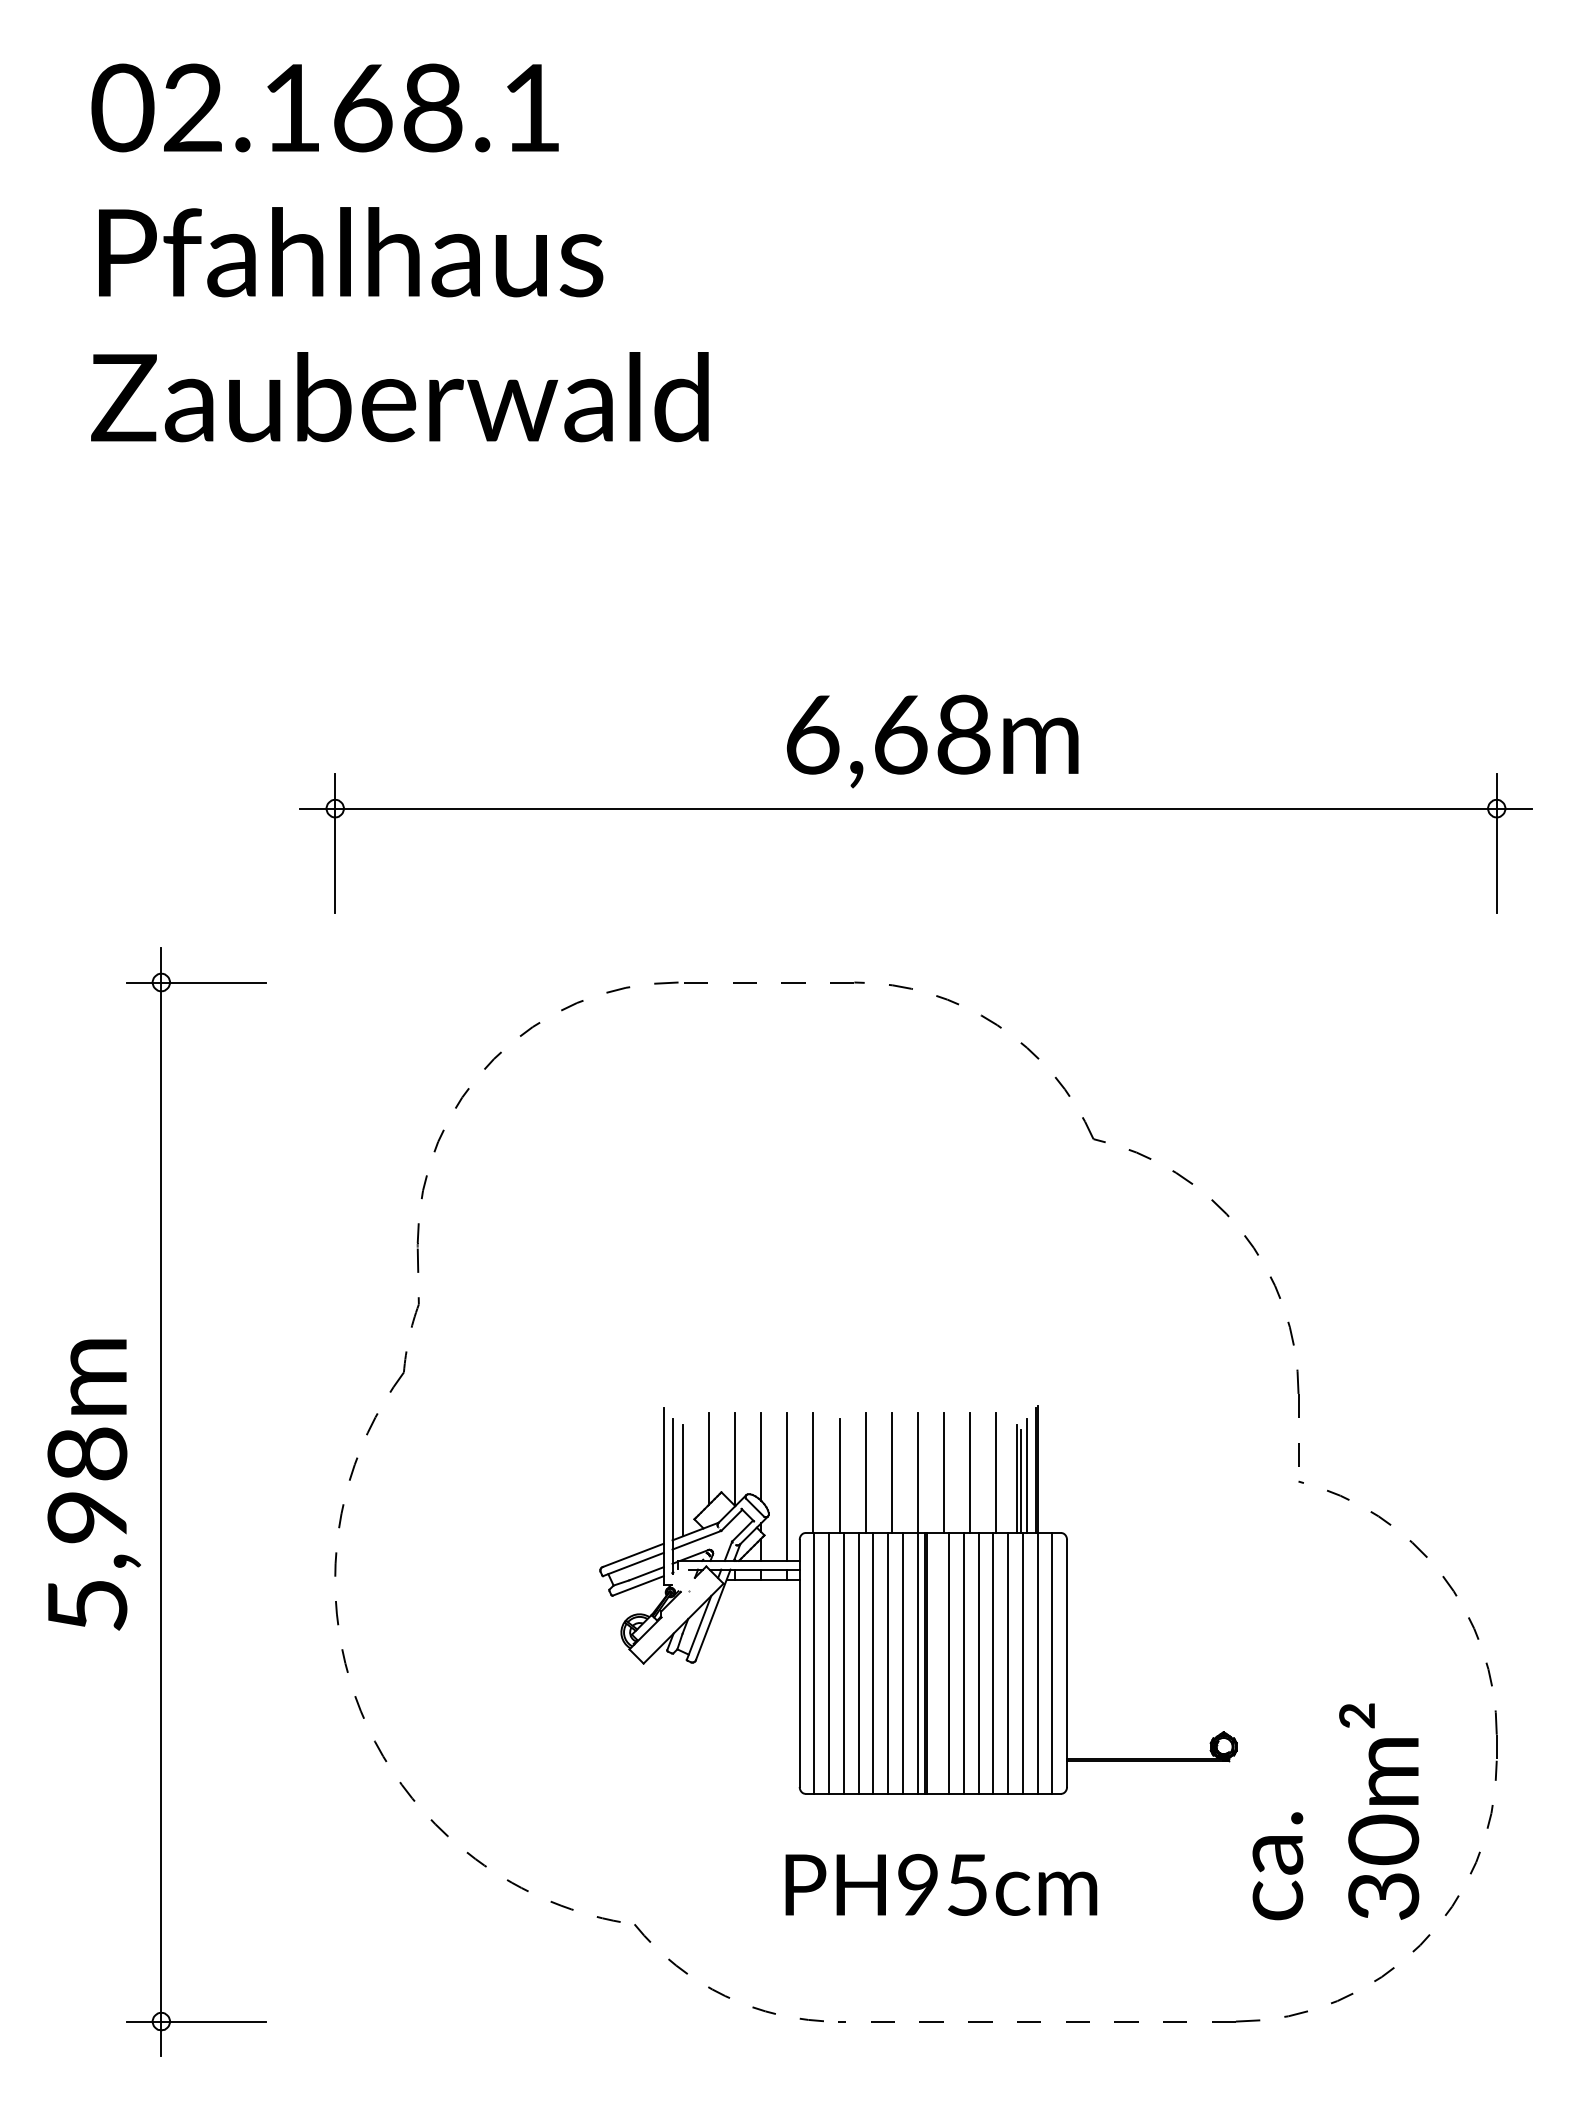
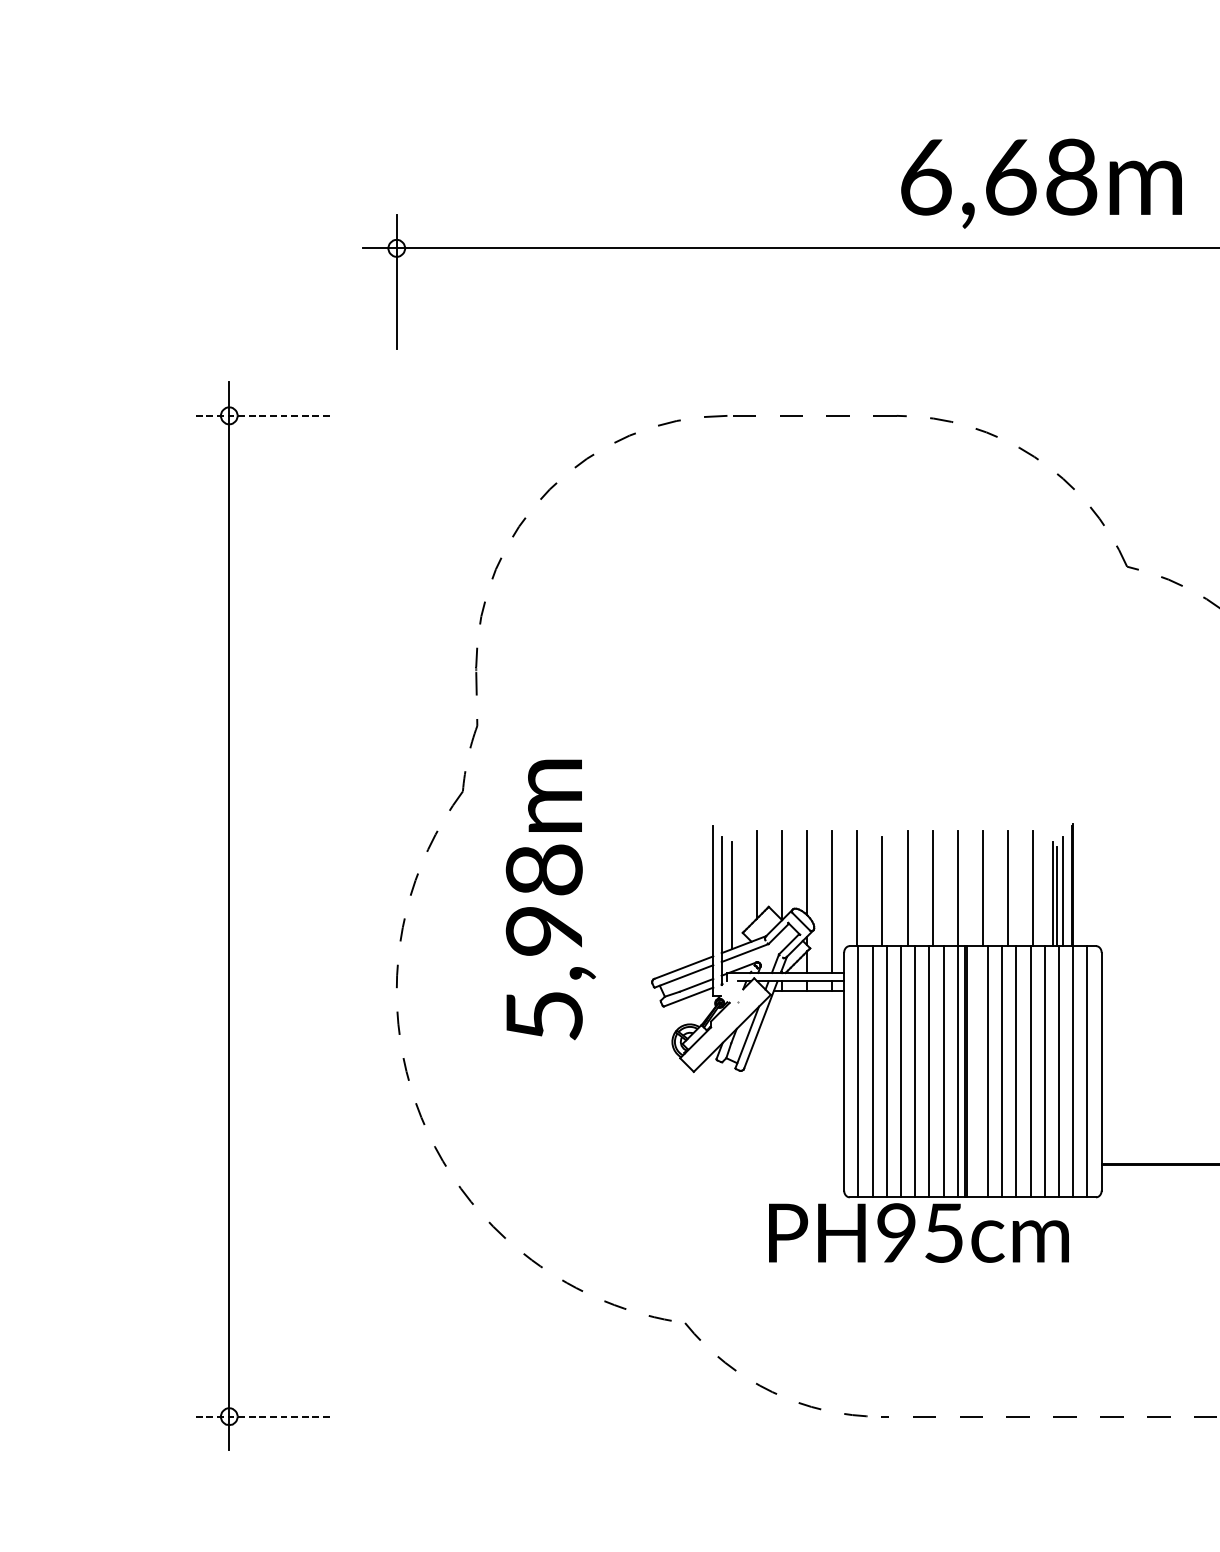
text: (932, 741) -> (1041, 183), moved
line: (196, 982) -> (263, 415), solid -> dashed
text: (93, 1484) -> (550, 899), moved
text: (941, 1884) -> (919, 1232), moved
line: (196, 2021) -> (263, 1416), solid -> dashed

